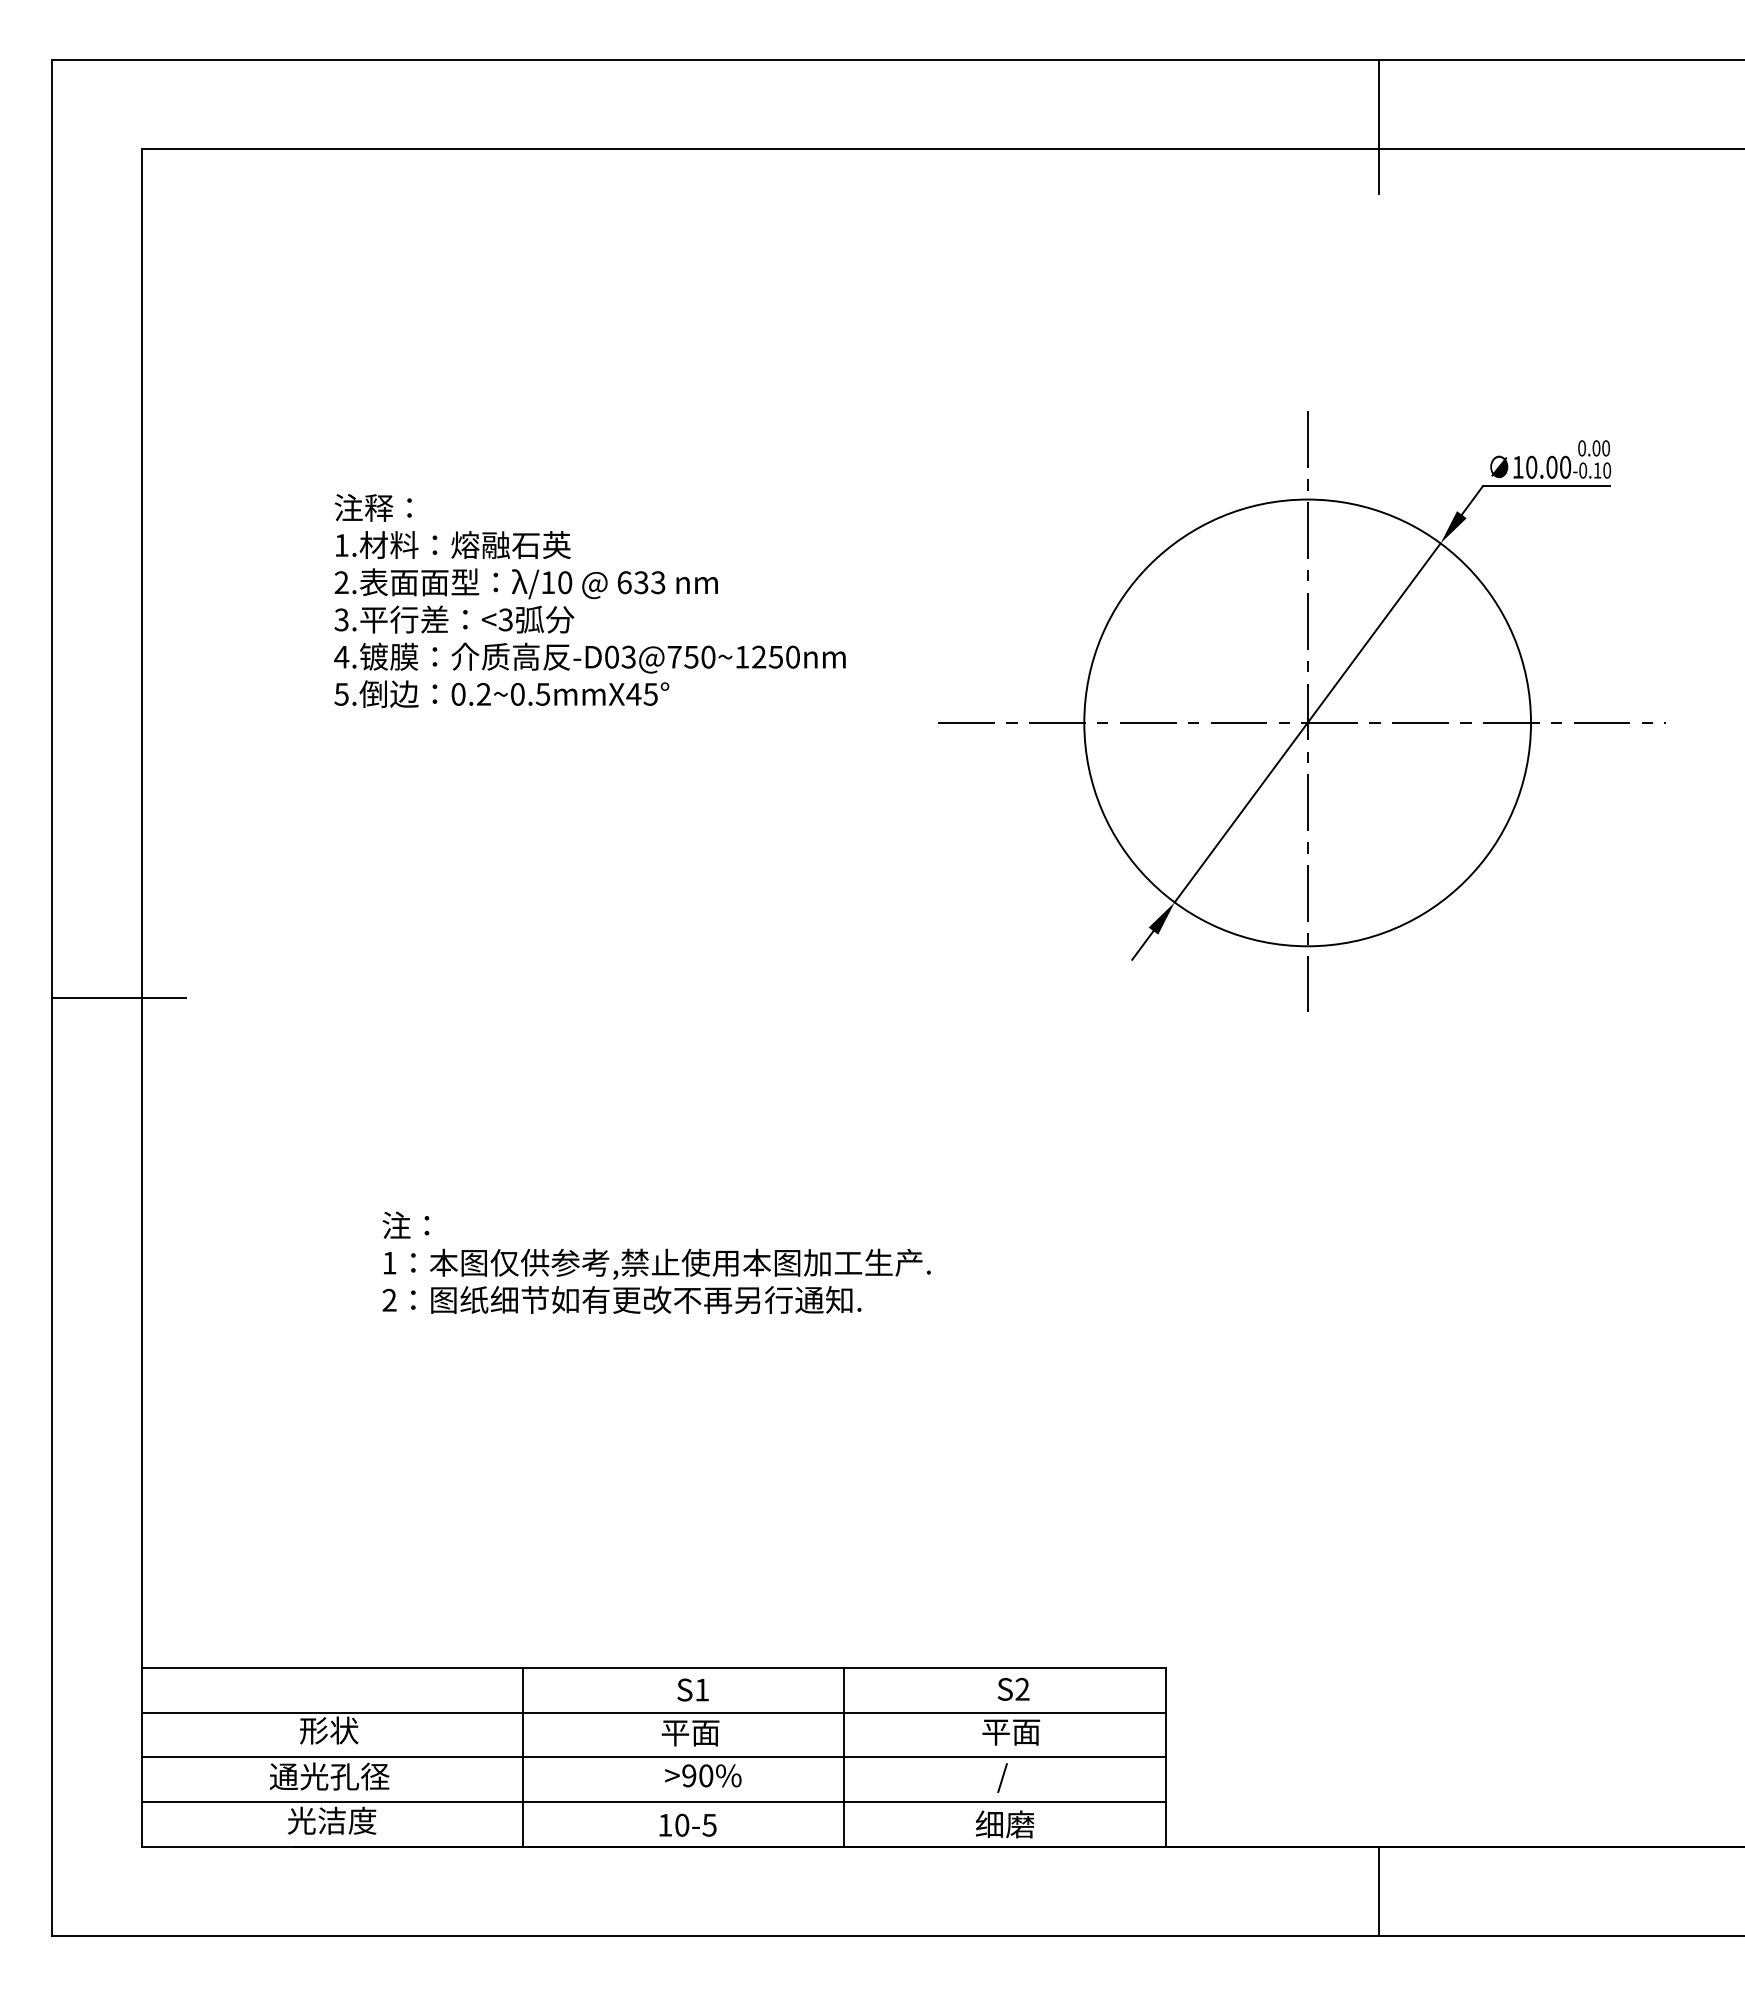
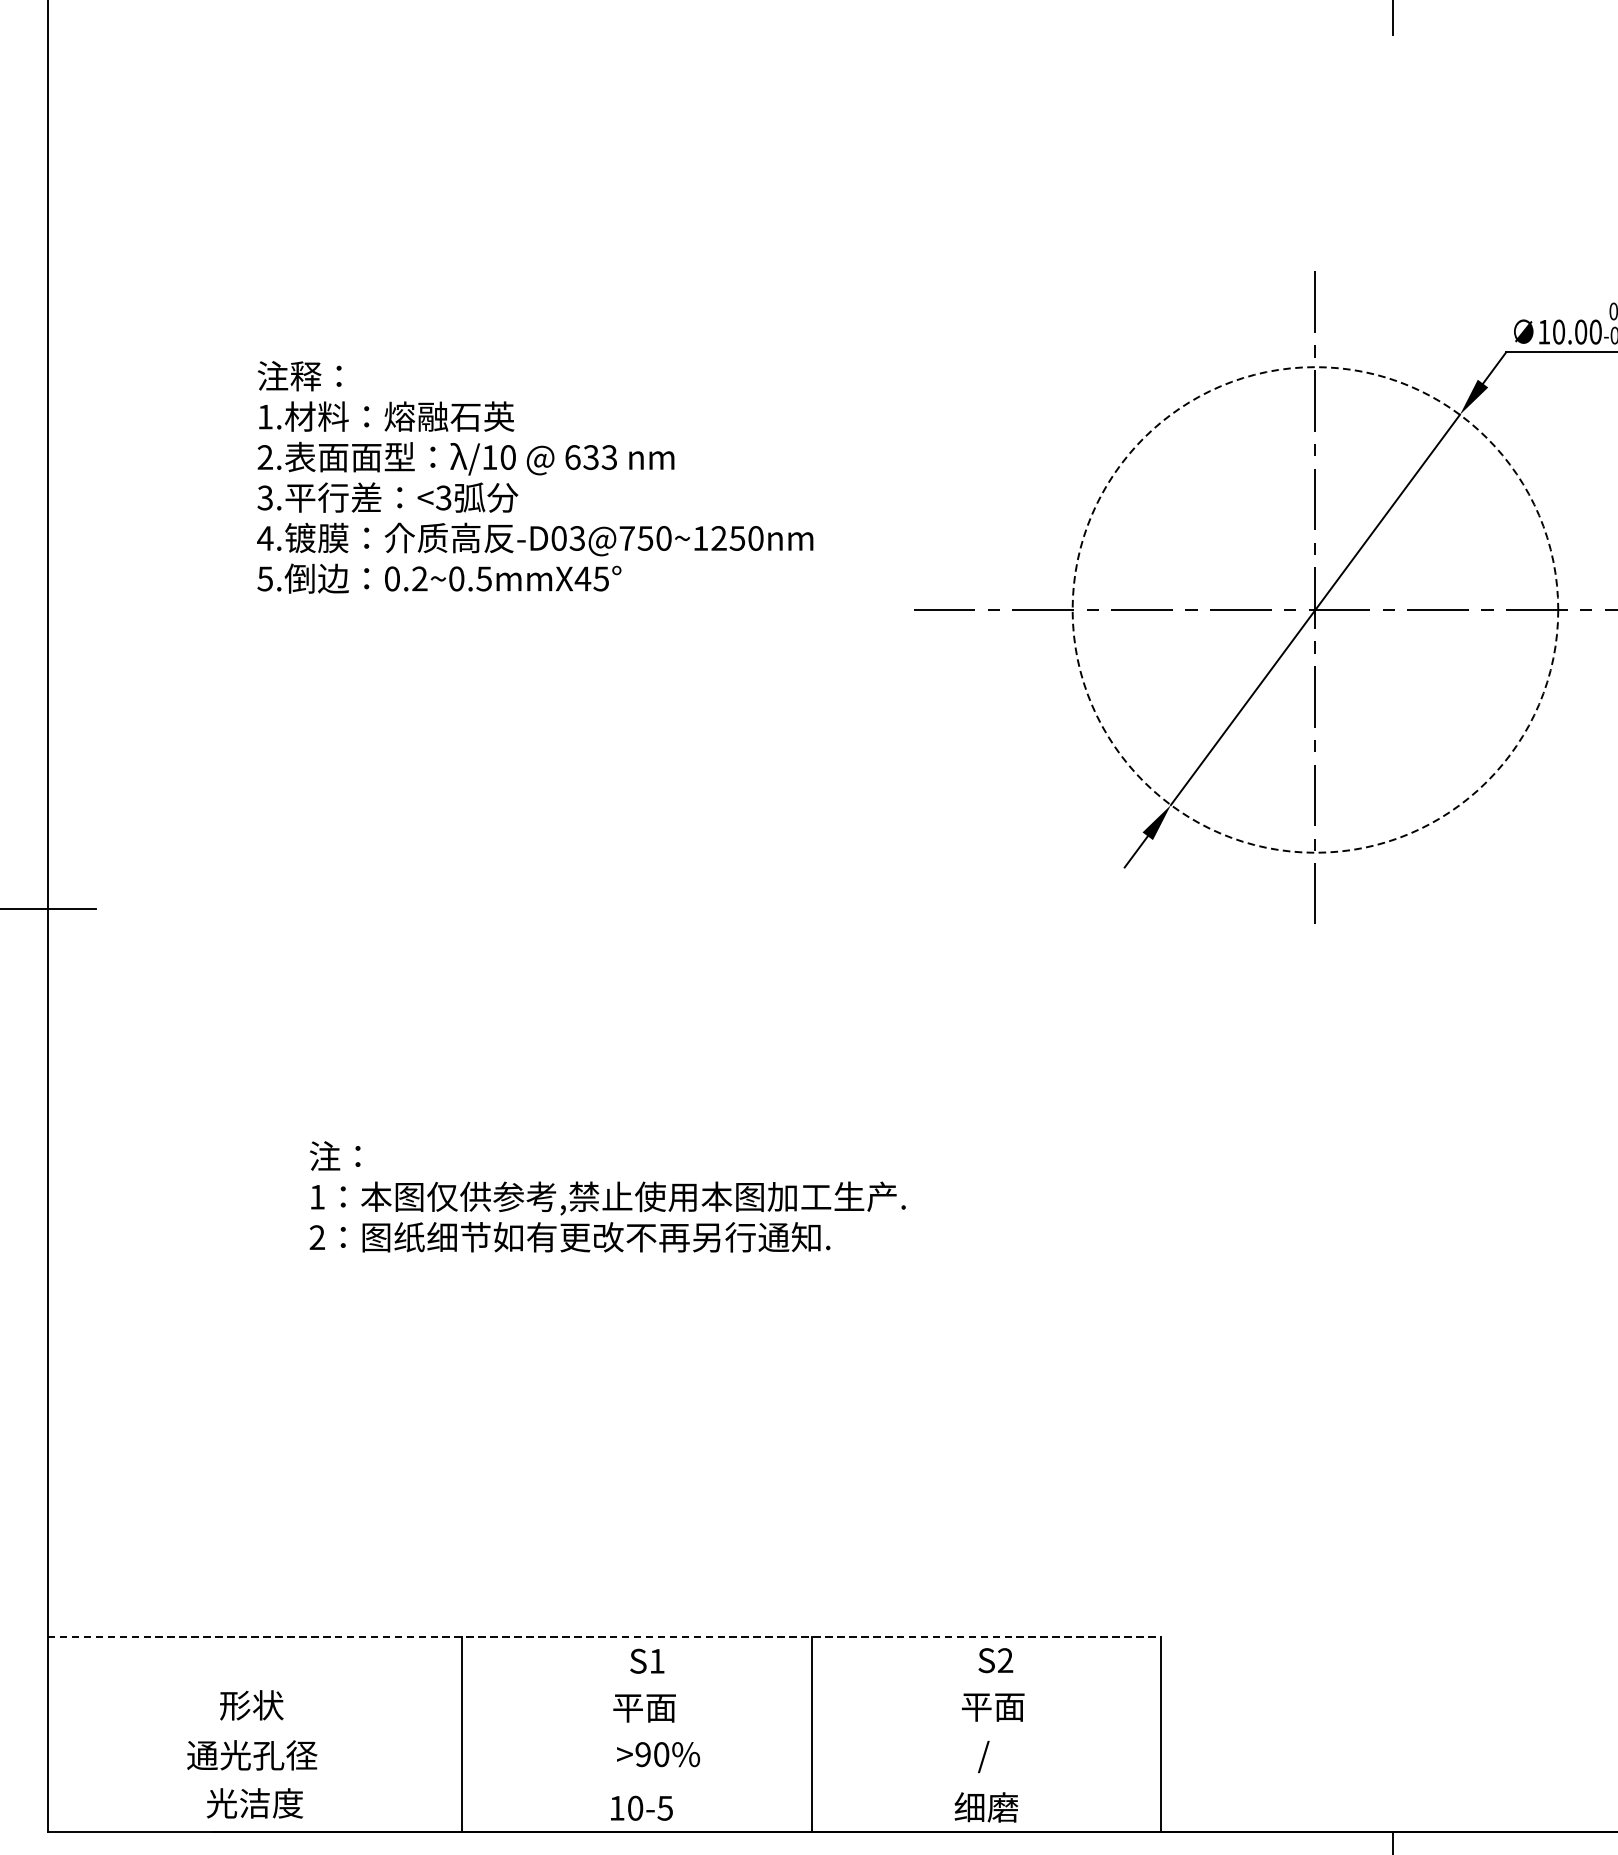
circle: (1307, 722) -> (1315, 609), solid -> dashed
line: (654, 1668) -> (605, 1637), solid -> dashed
line: (653, 1712) -> (604, 1685), removed
line: (653, 1757) -> (604, 1734), removed
line: (653, 1802) -> (604, 1783), removed

